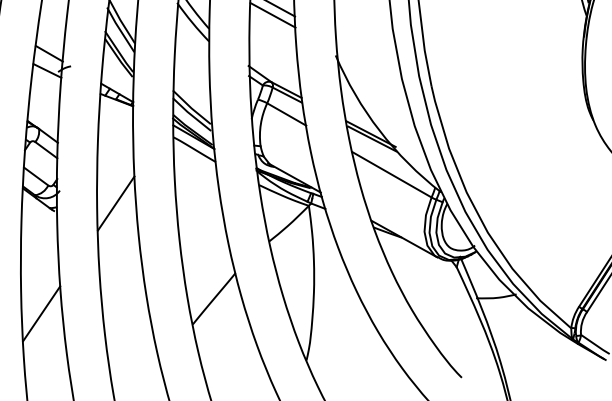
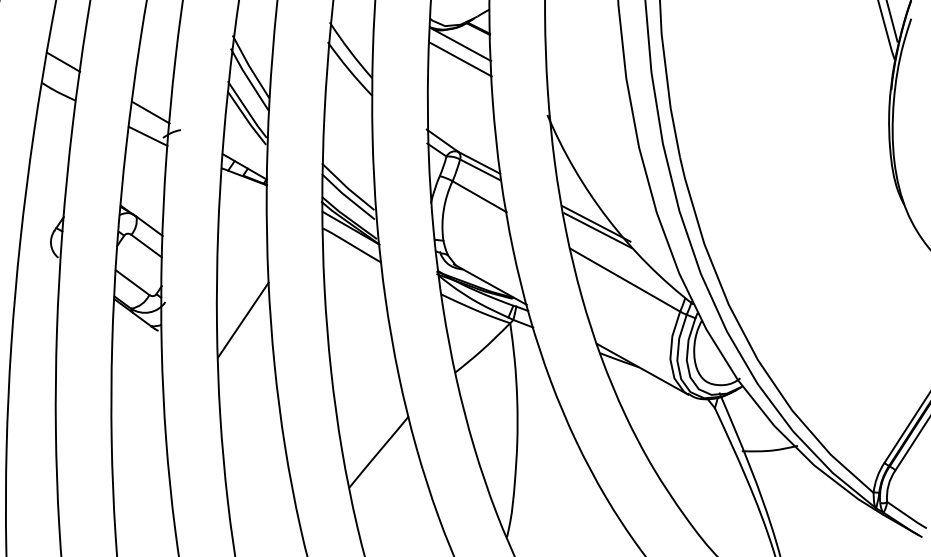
line: (41, 313) -> (139, 472), removed

